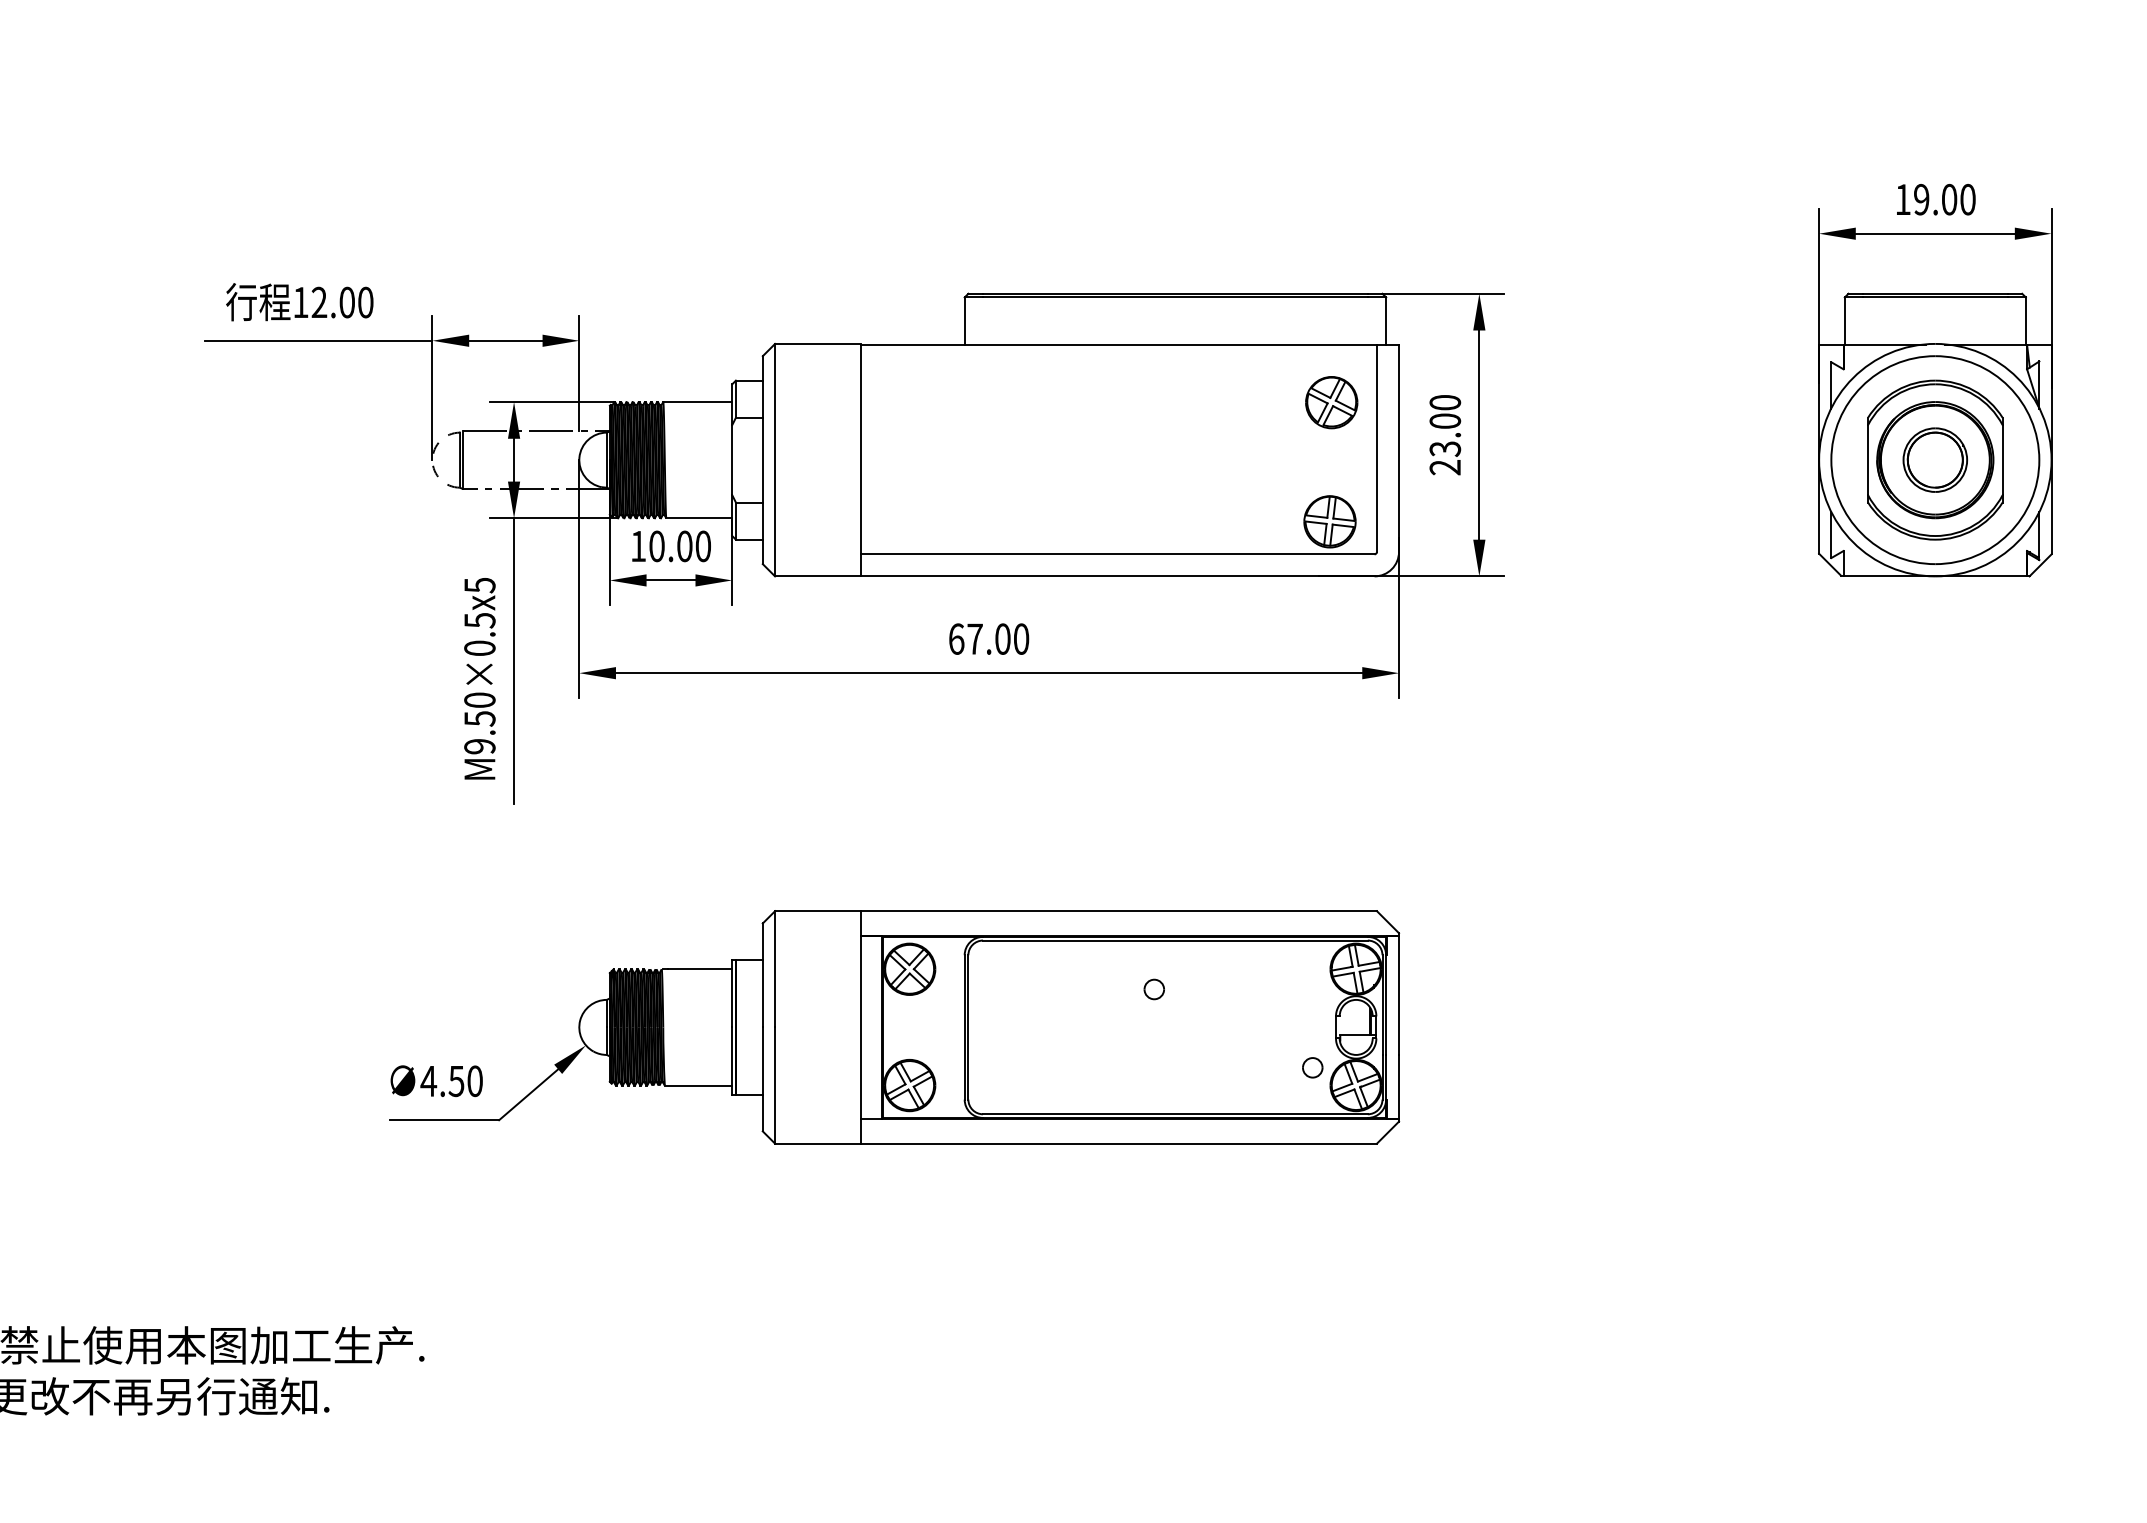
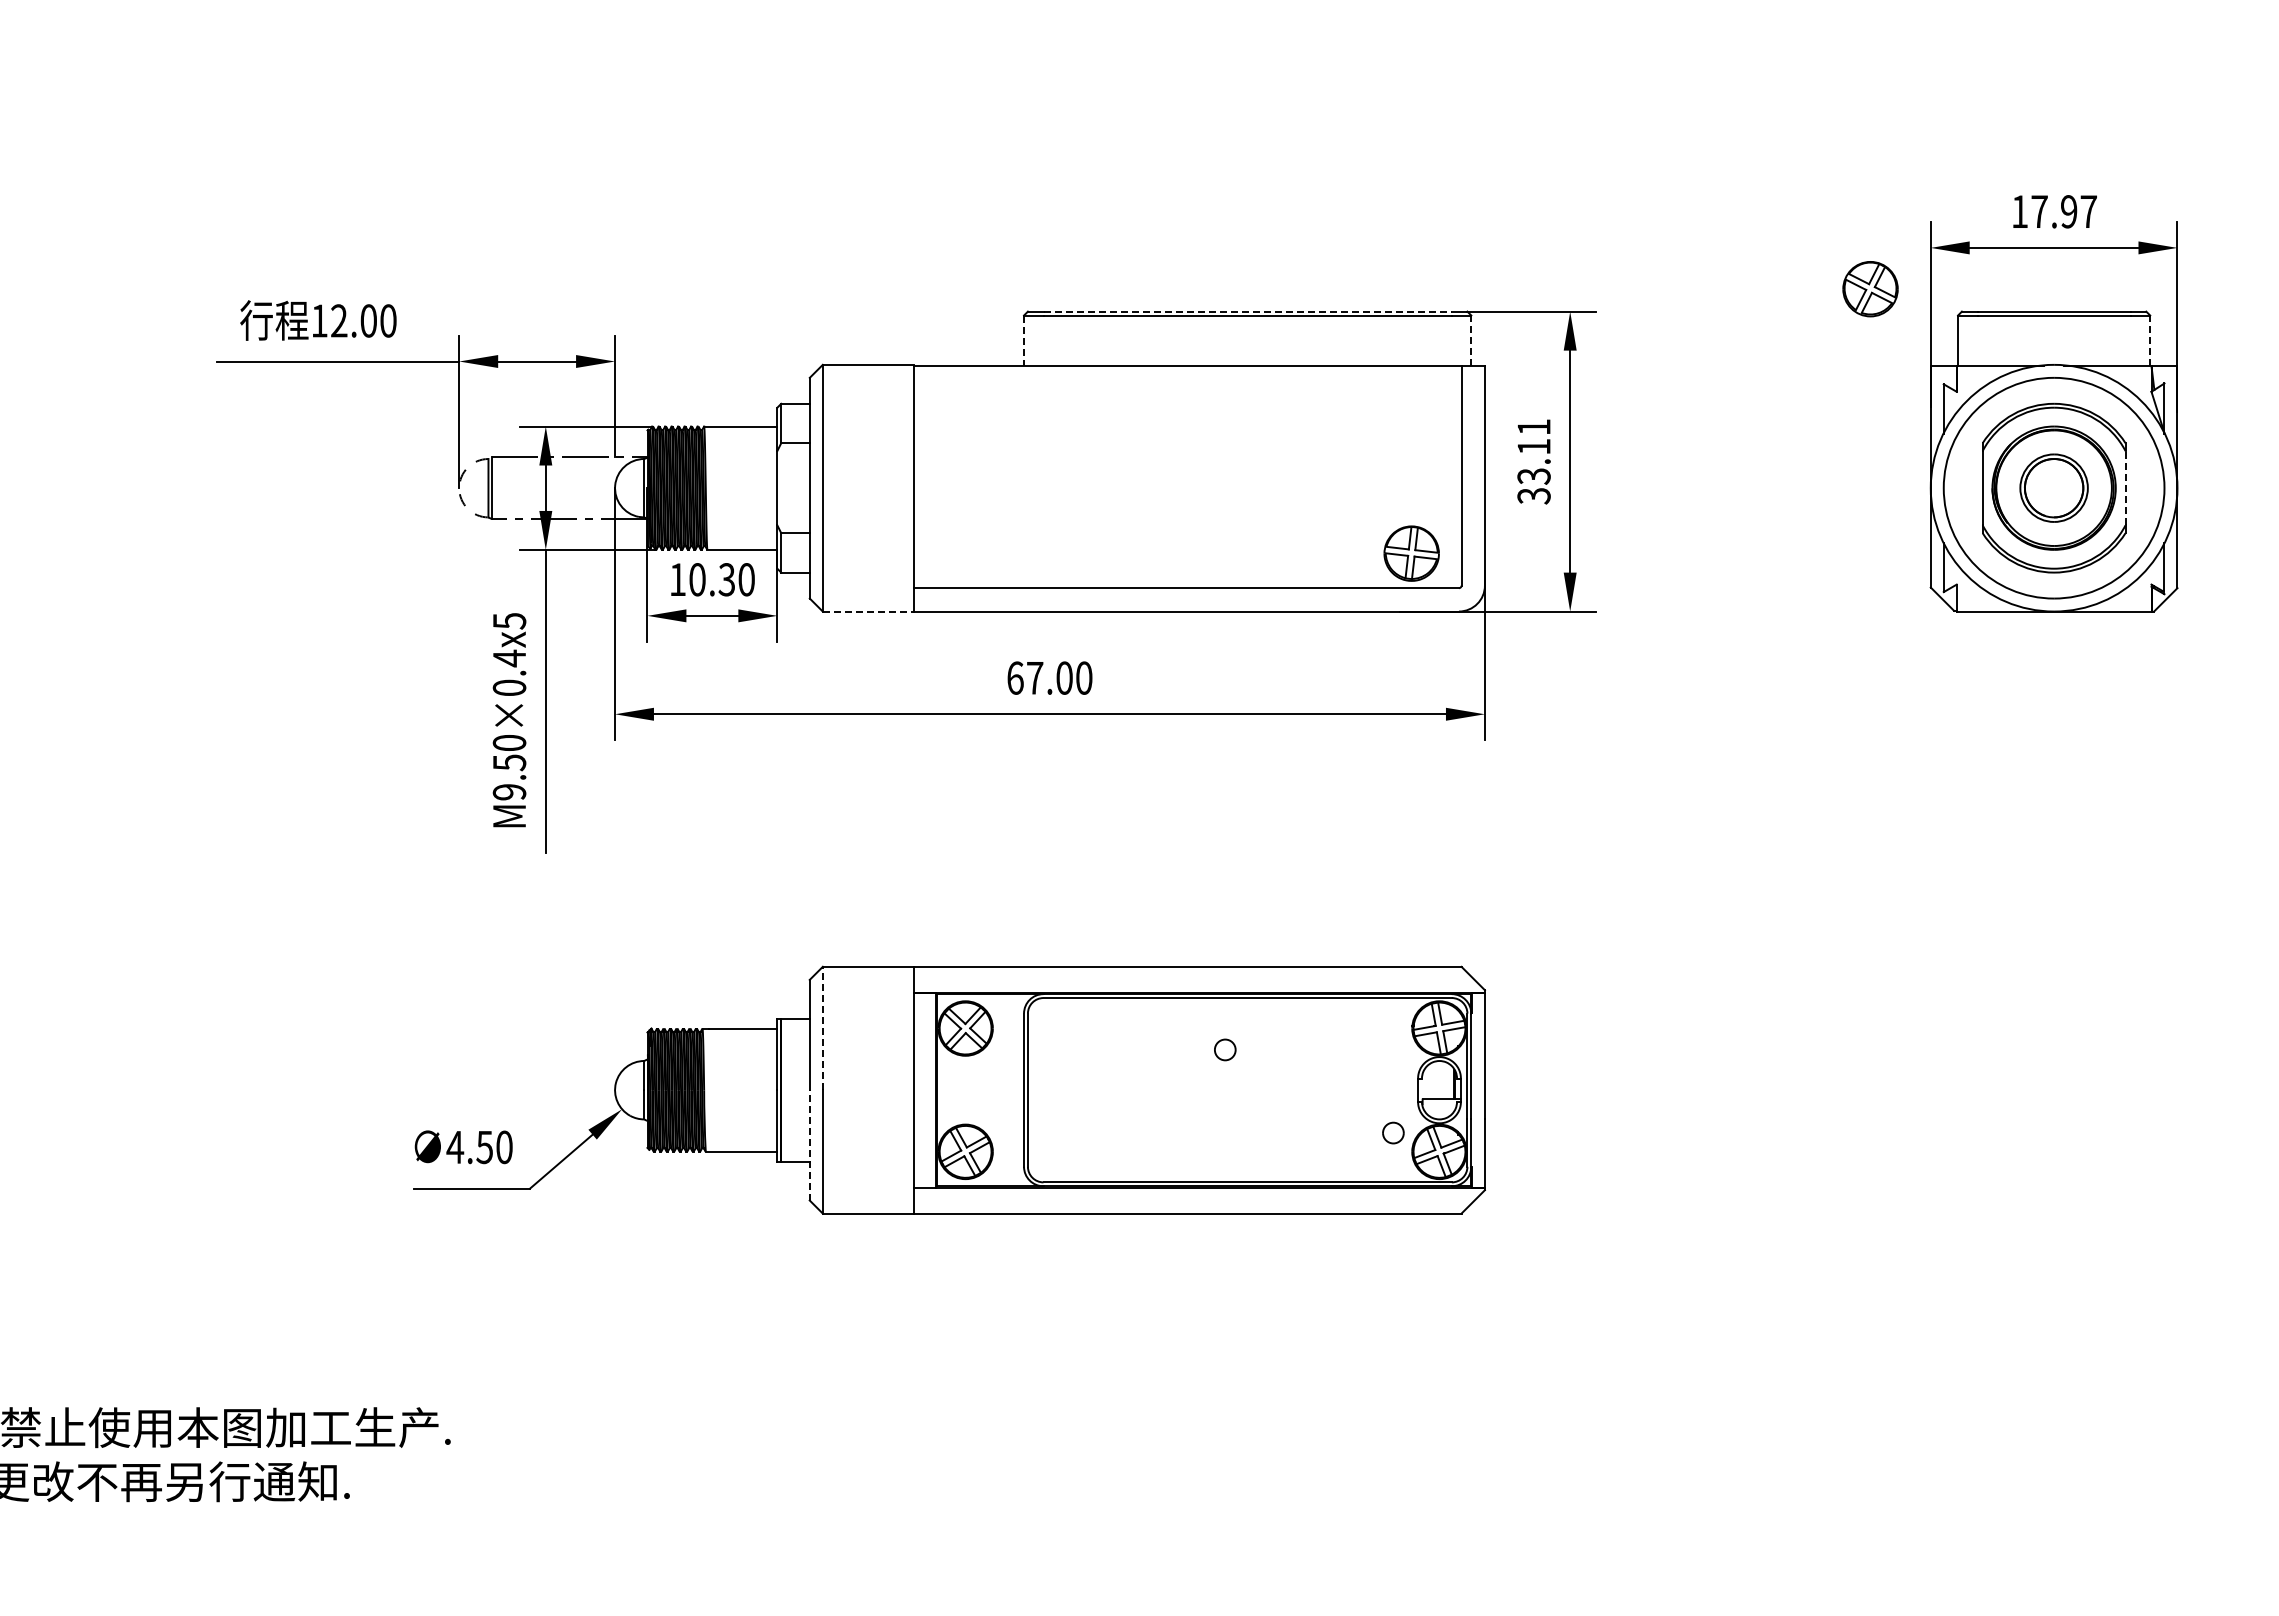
text: (1944, 199) -> (2063, 211), 19.00 -> 17.97
line: (1176, 293) -> (1248, 311), solid -> dashed
line: (965, 320) -> (1024, 340), solid -> dashed
line: (1386, 320) -> (1471, 340), solid -> dashed
line: (2026, 320) -> (2150, 340), solid -> dashed
part: (1331, 402) -> (1870, 289), moved
text: (1444, 434) -> (1533, 461), 23.00 -> 33.11
line: (2002, 459) -> (2125, 487), solid -> dashed
text: (684, 546) -> (726, 579), 10.00 -> 10.30
line: (818, 576) -> (868, 611), solid -> dashed
text: (479, 620) -> (509, 658), M9.50×0.5 -> M9.50×0.4
line: (774, 969) -> (822, 1028), solid -> dashed
line: (762, 1078) -> (809, 1144), solid -> dashed

